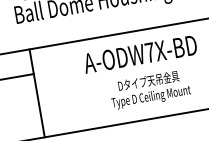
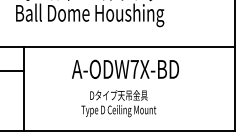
text: (149, 89) -> (118, 103), moved

